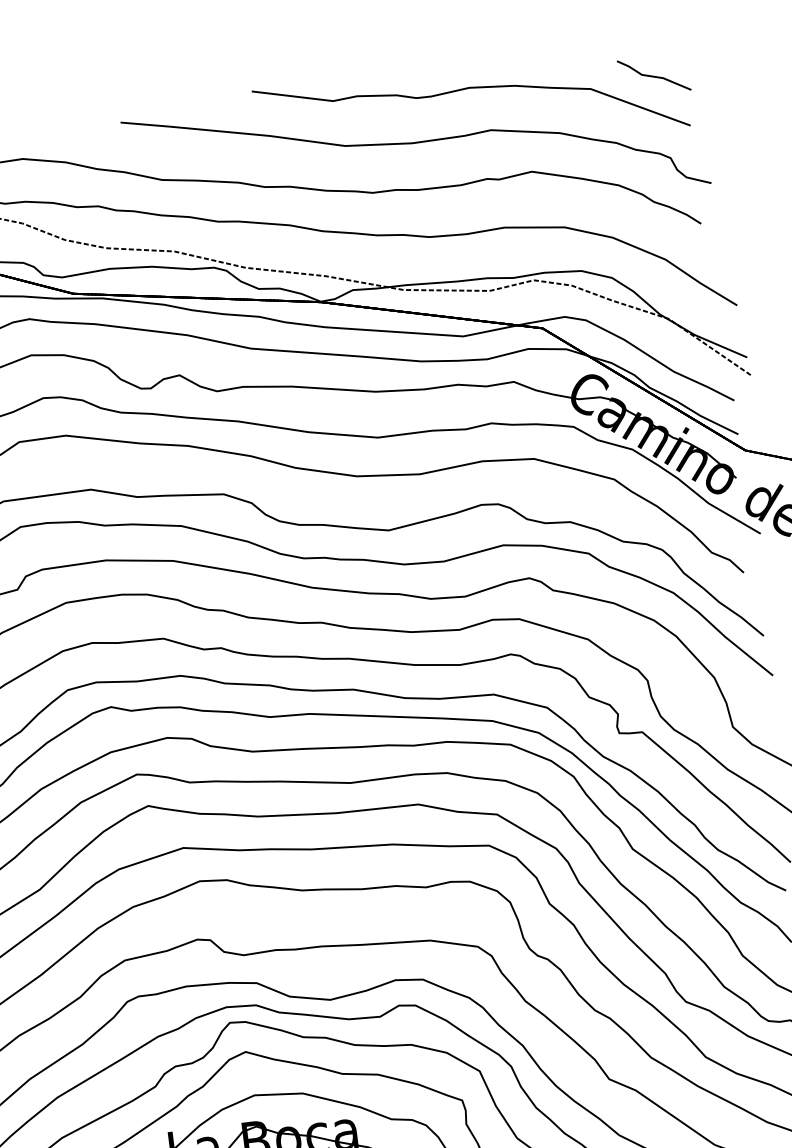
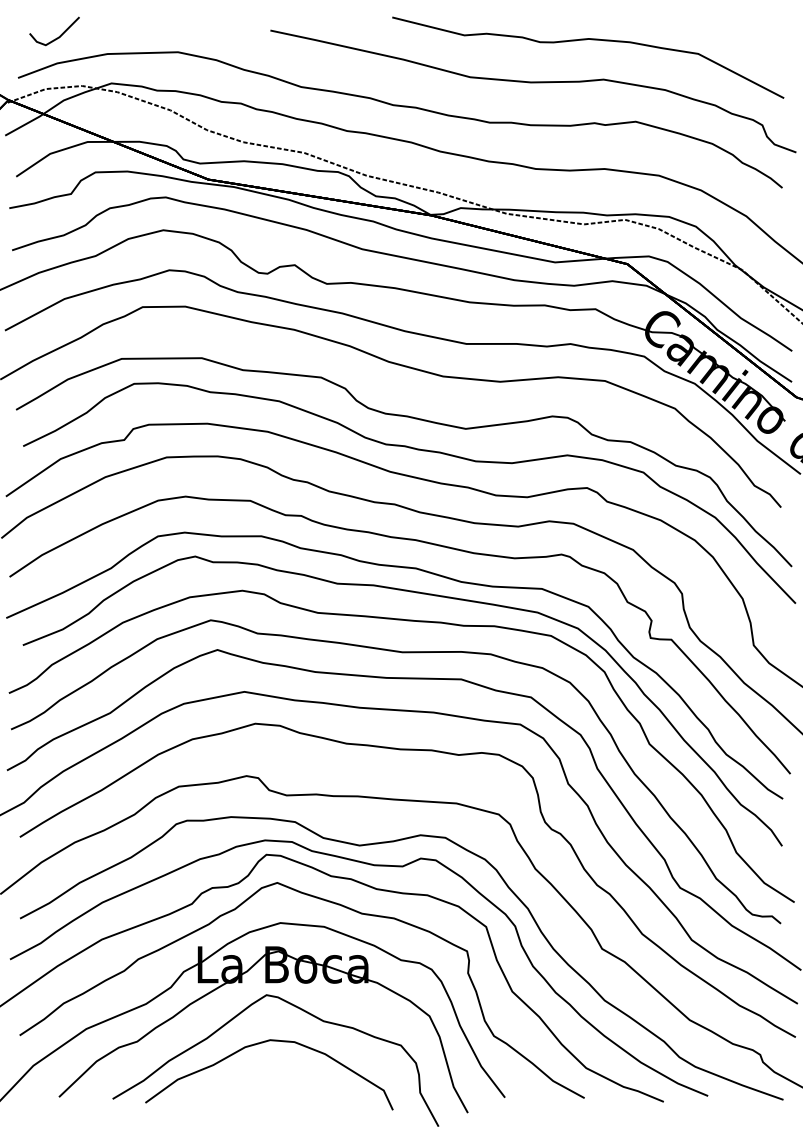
part: (653, 75) -> (756, 48), removed

